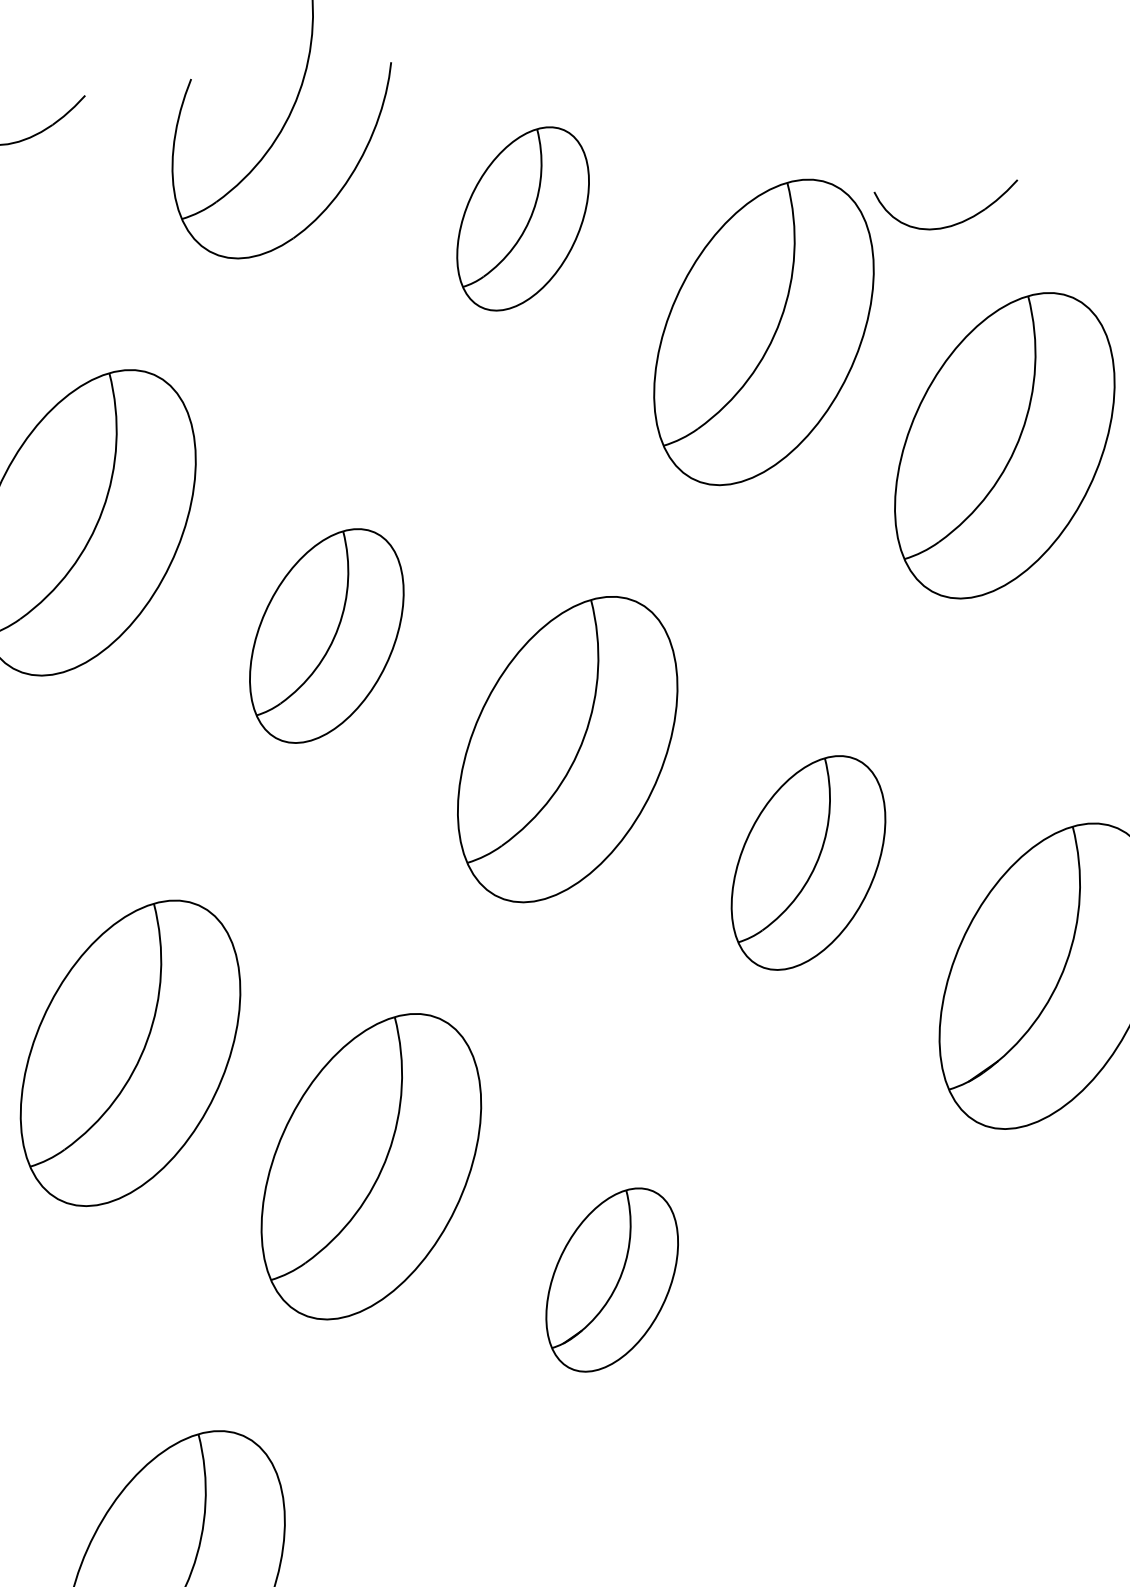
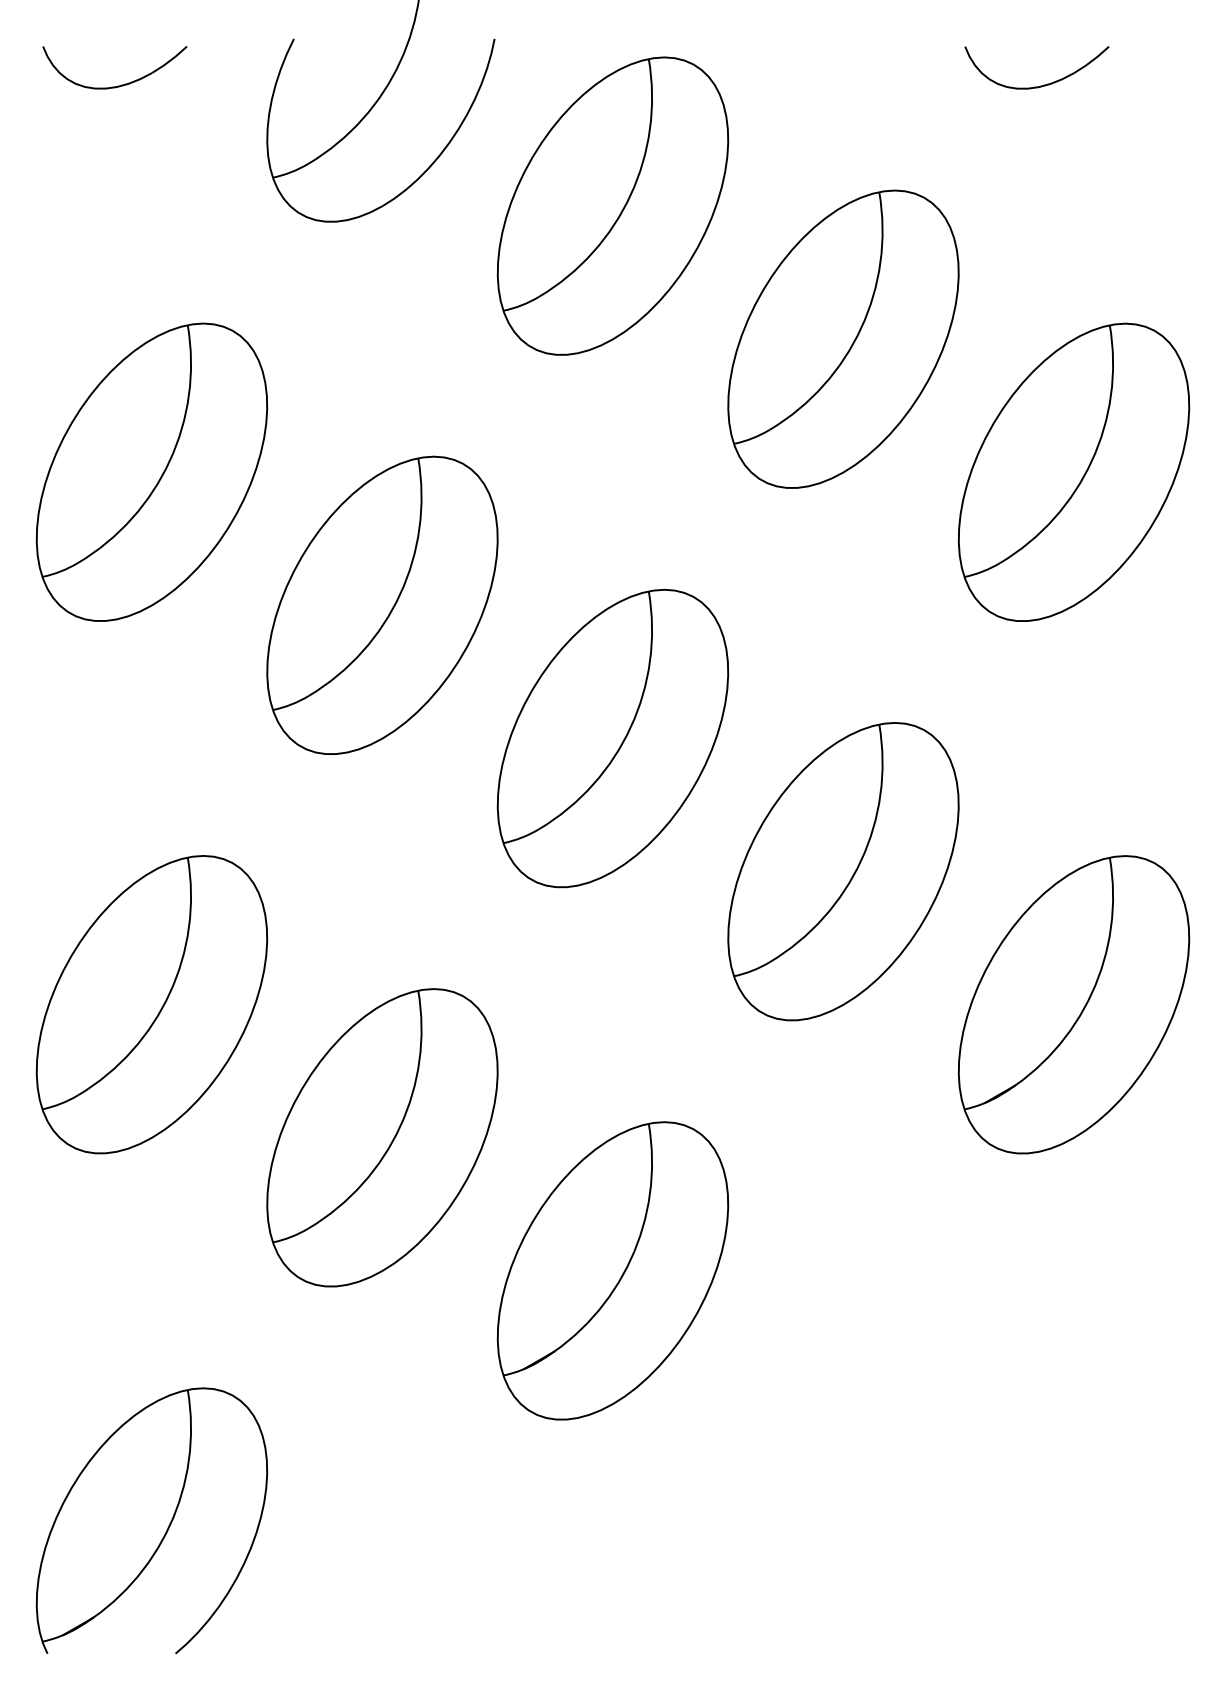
part: (522, 218) -> (612, 205), size x1.67
part: (955, 223) -> (1043, 84), moved
part: (326, 635) -> (382, 604), size x1.43
part: (808, 862) -> (843, 871), size x1.43
part: (611, 1279) -> (612, 1270), size x1.67

